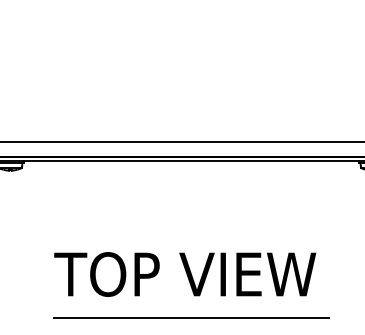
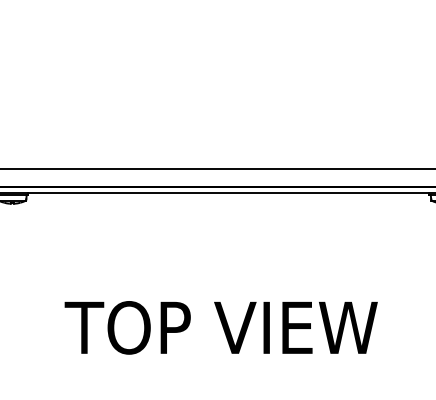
line: (191, 317) -> (228, 379), removed

